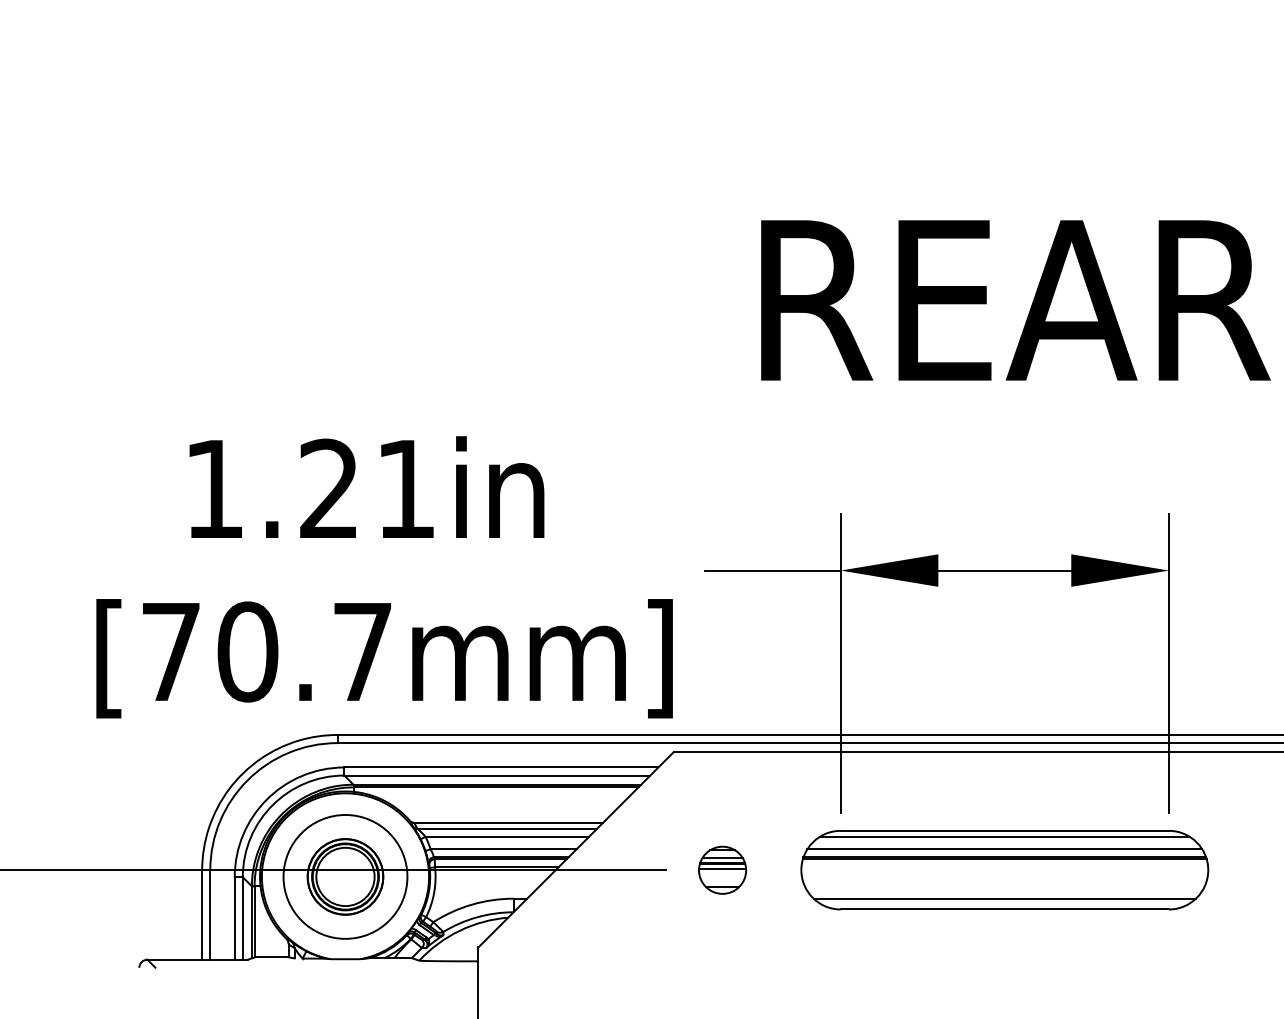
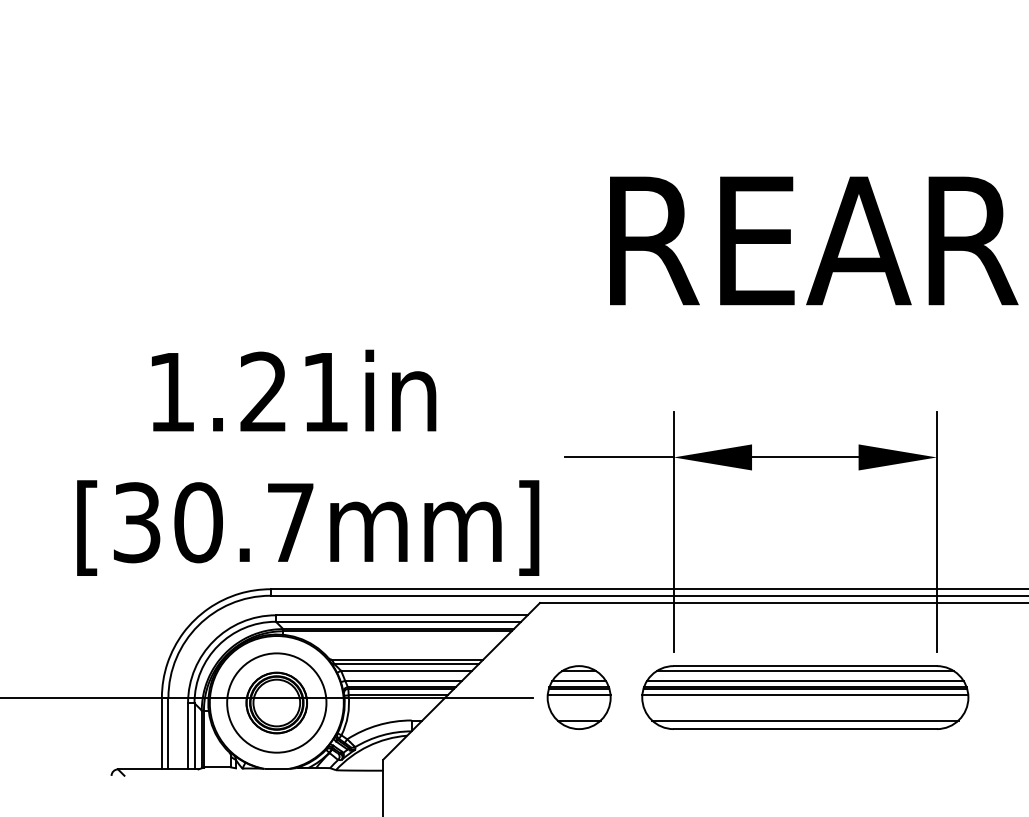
text: (171, 651) -> (137, 522), [70.7mm] -> [30.7mm]
line: (1004, 867) -> (805, 695), added
part: (722, 870) -> (579, 697), size x1.67

